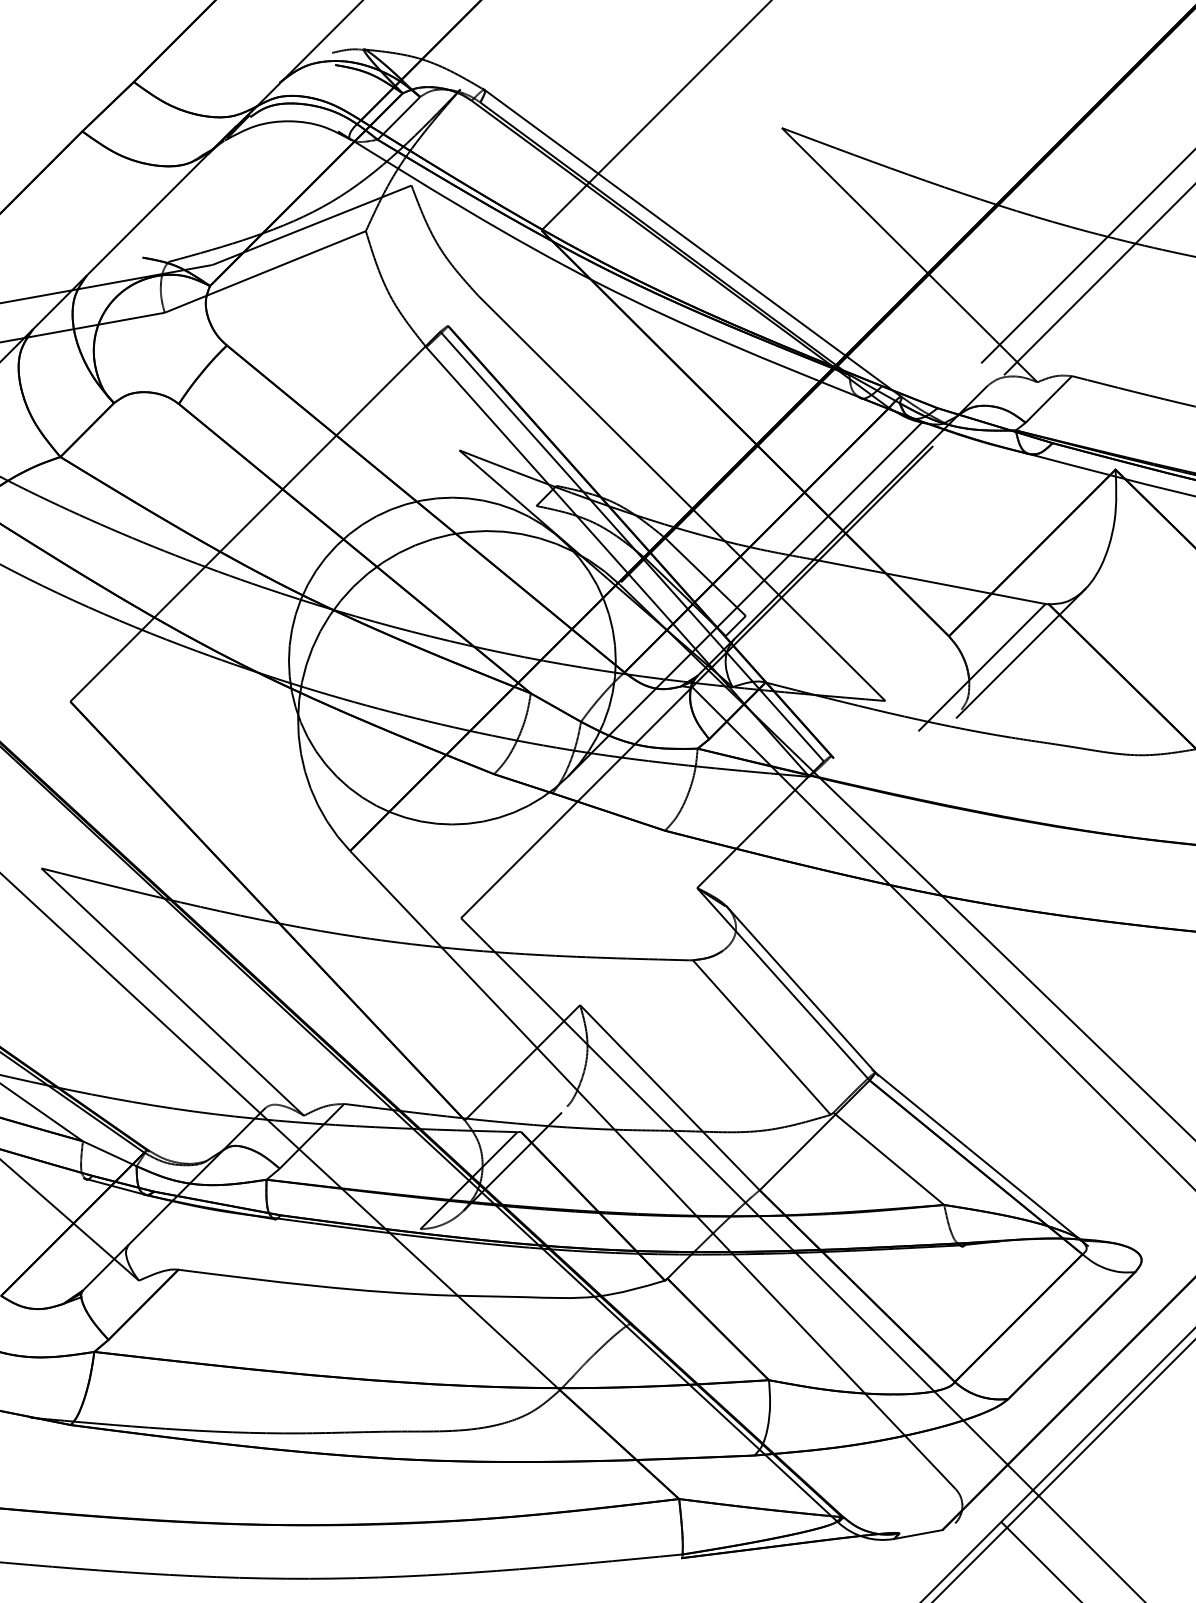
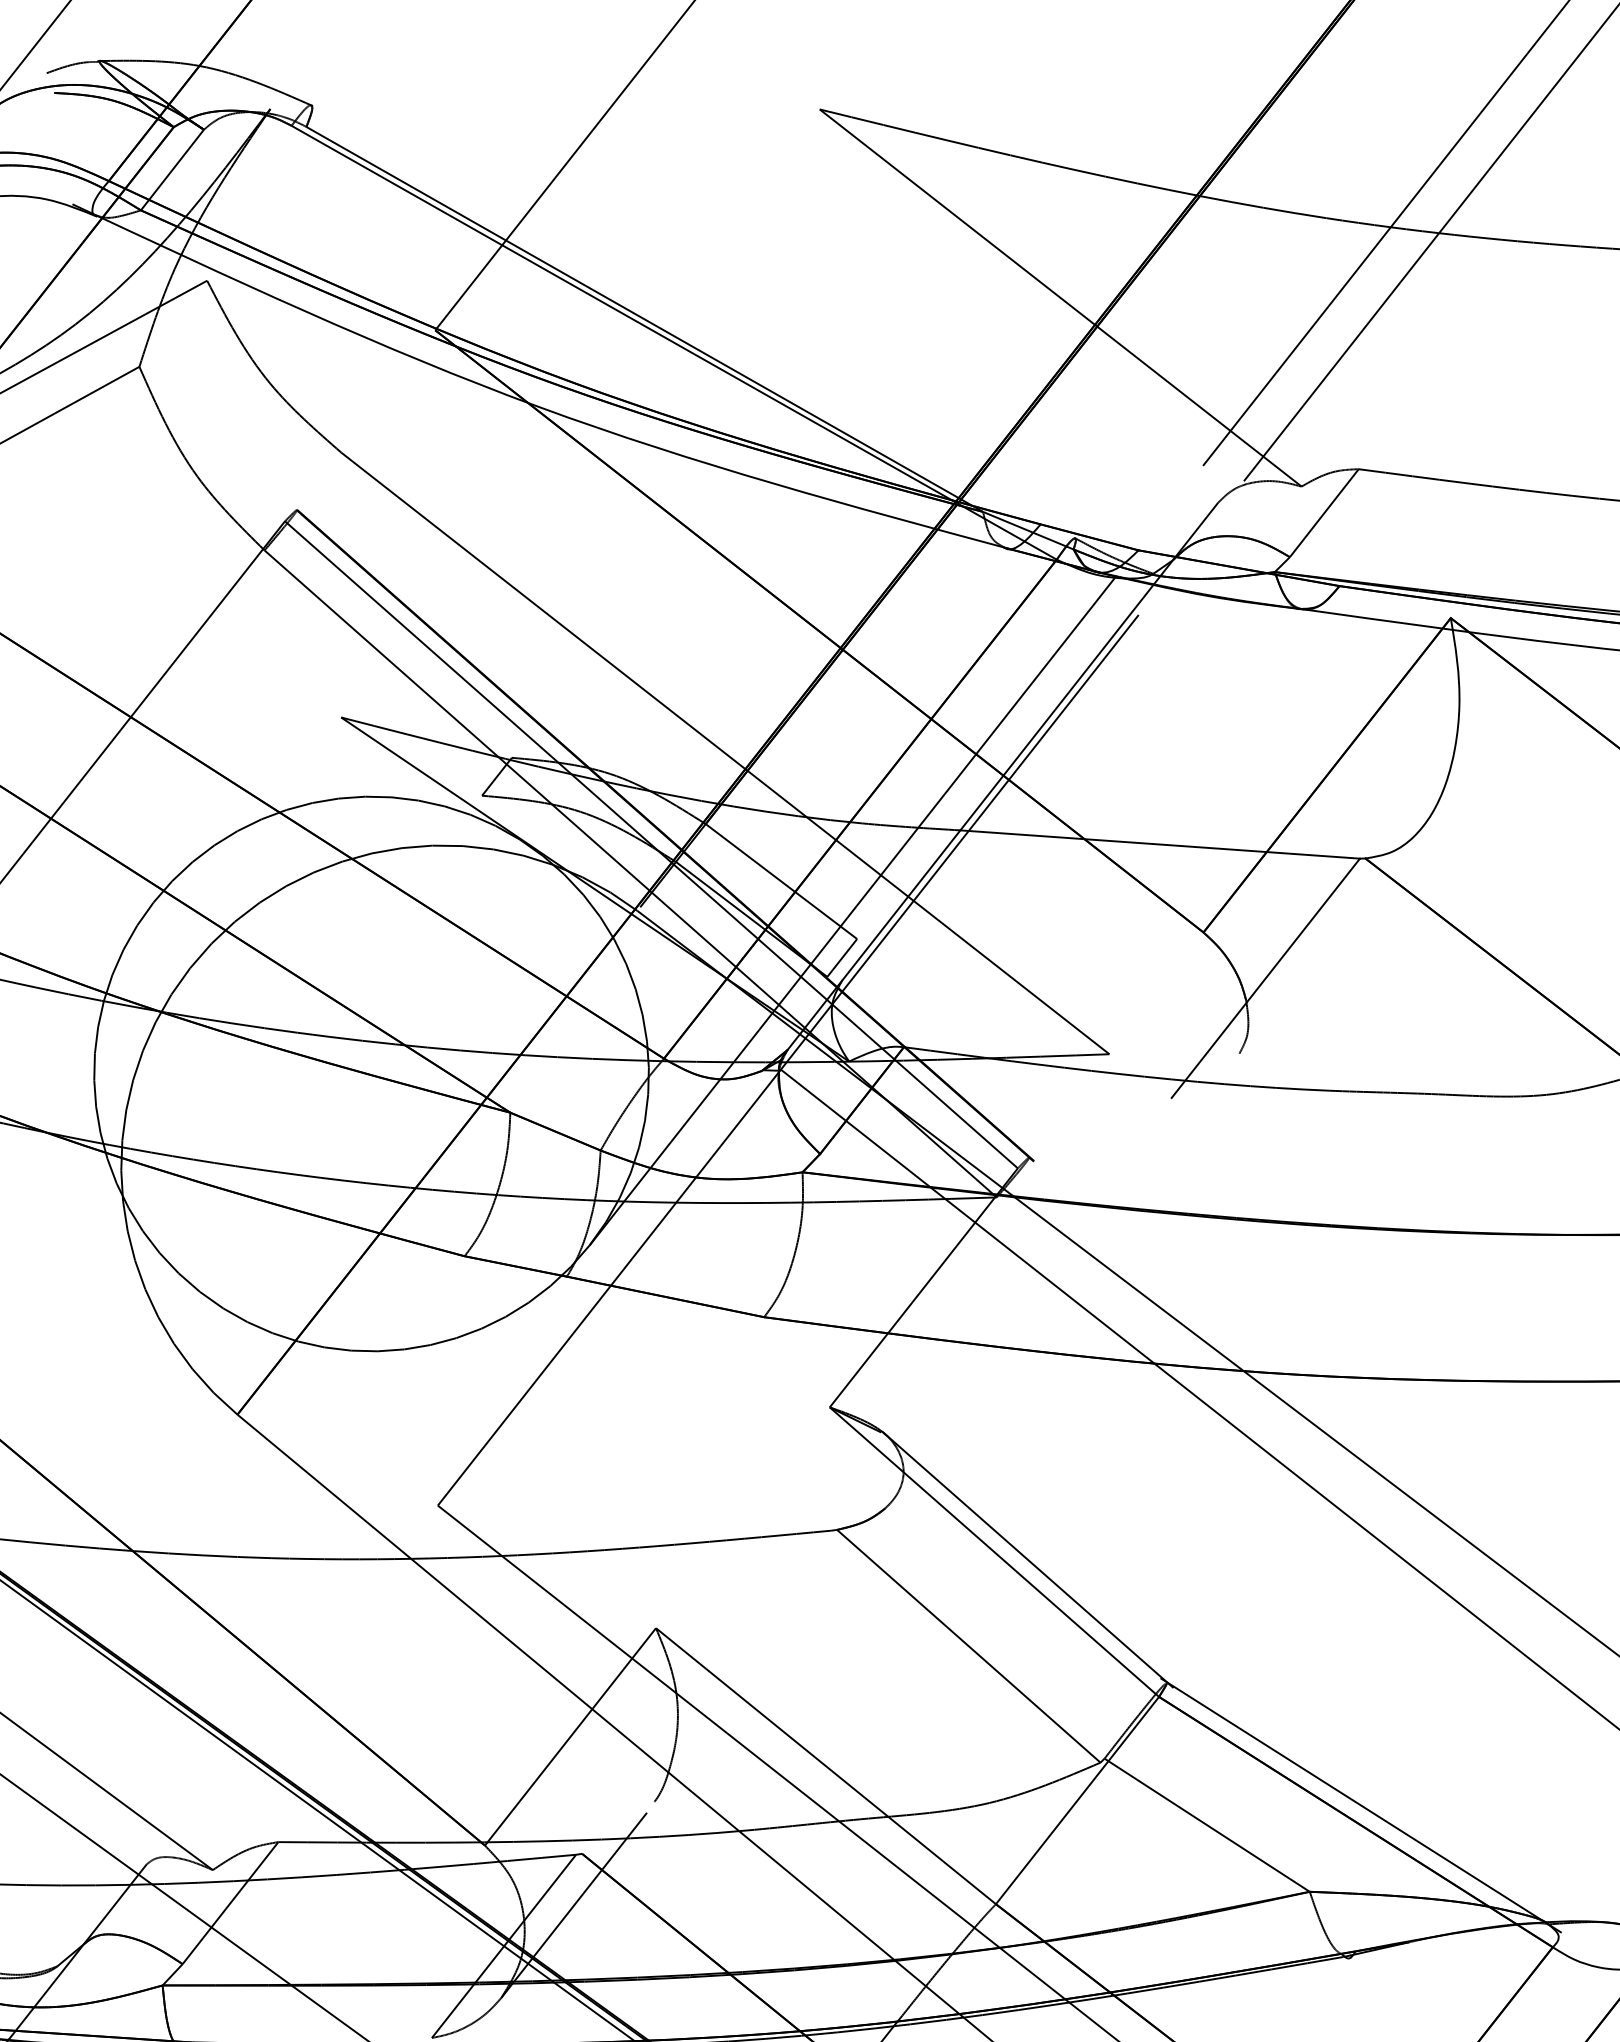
line: (691, 242) -> (690, 320), removed
line: (1021, 653) -> (1329, 946), removed

